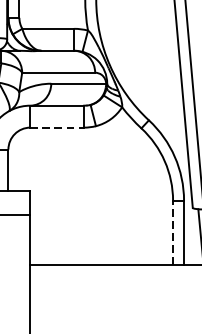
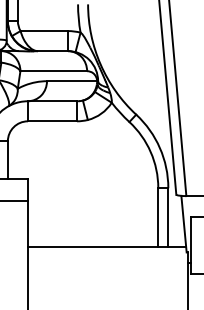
line: (57, 127) -> (52, 121), dashed -> solid
line: (173, 231) -> (158, 216), dashed -> solid

